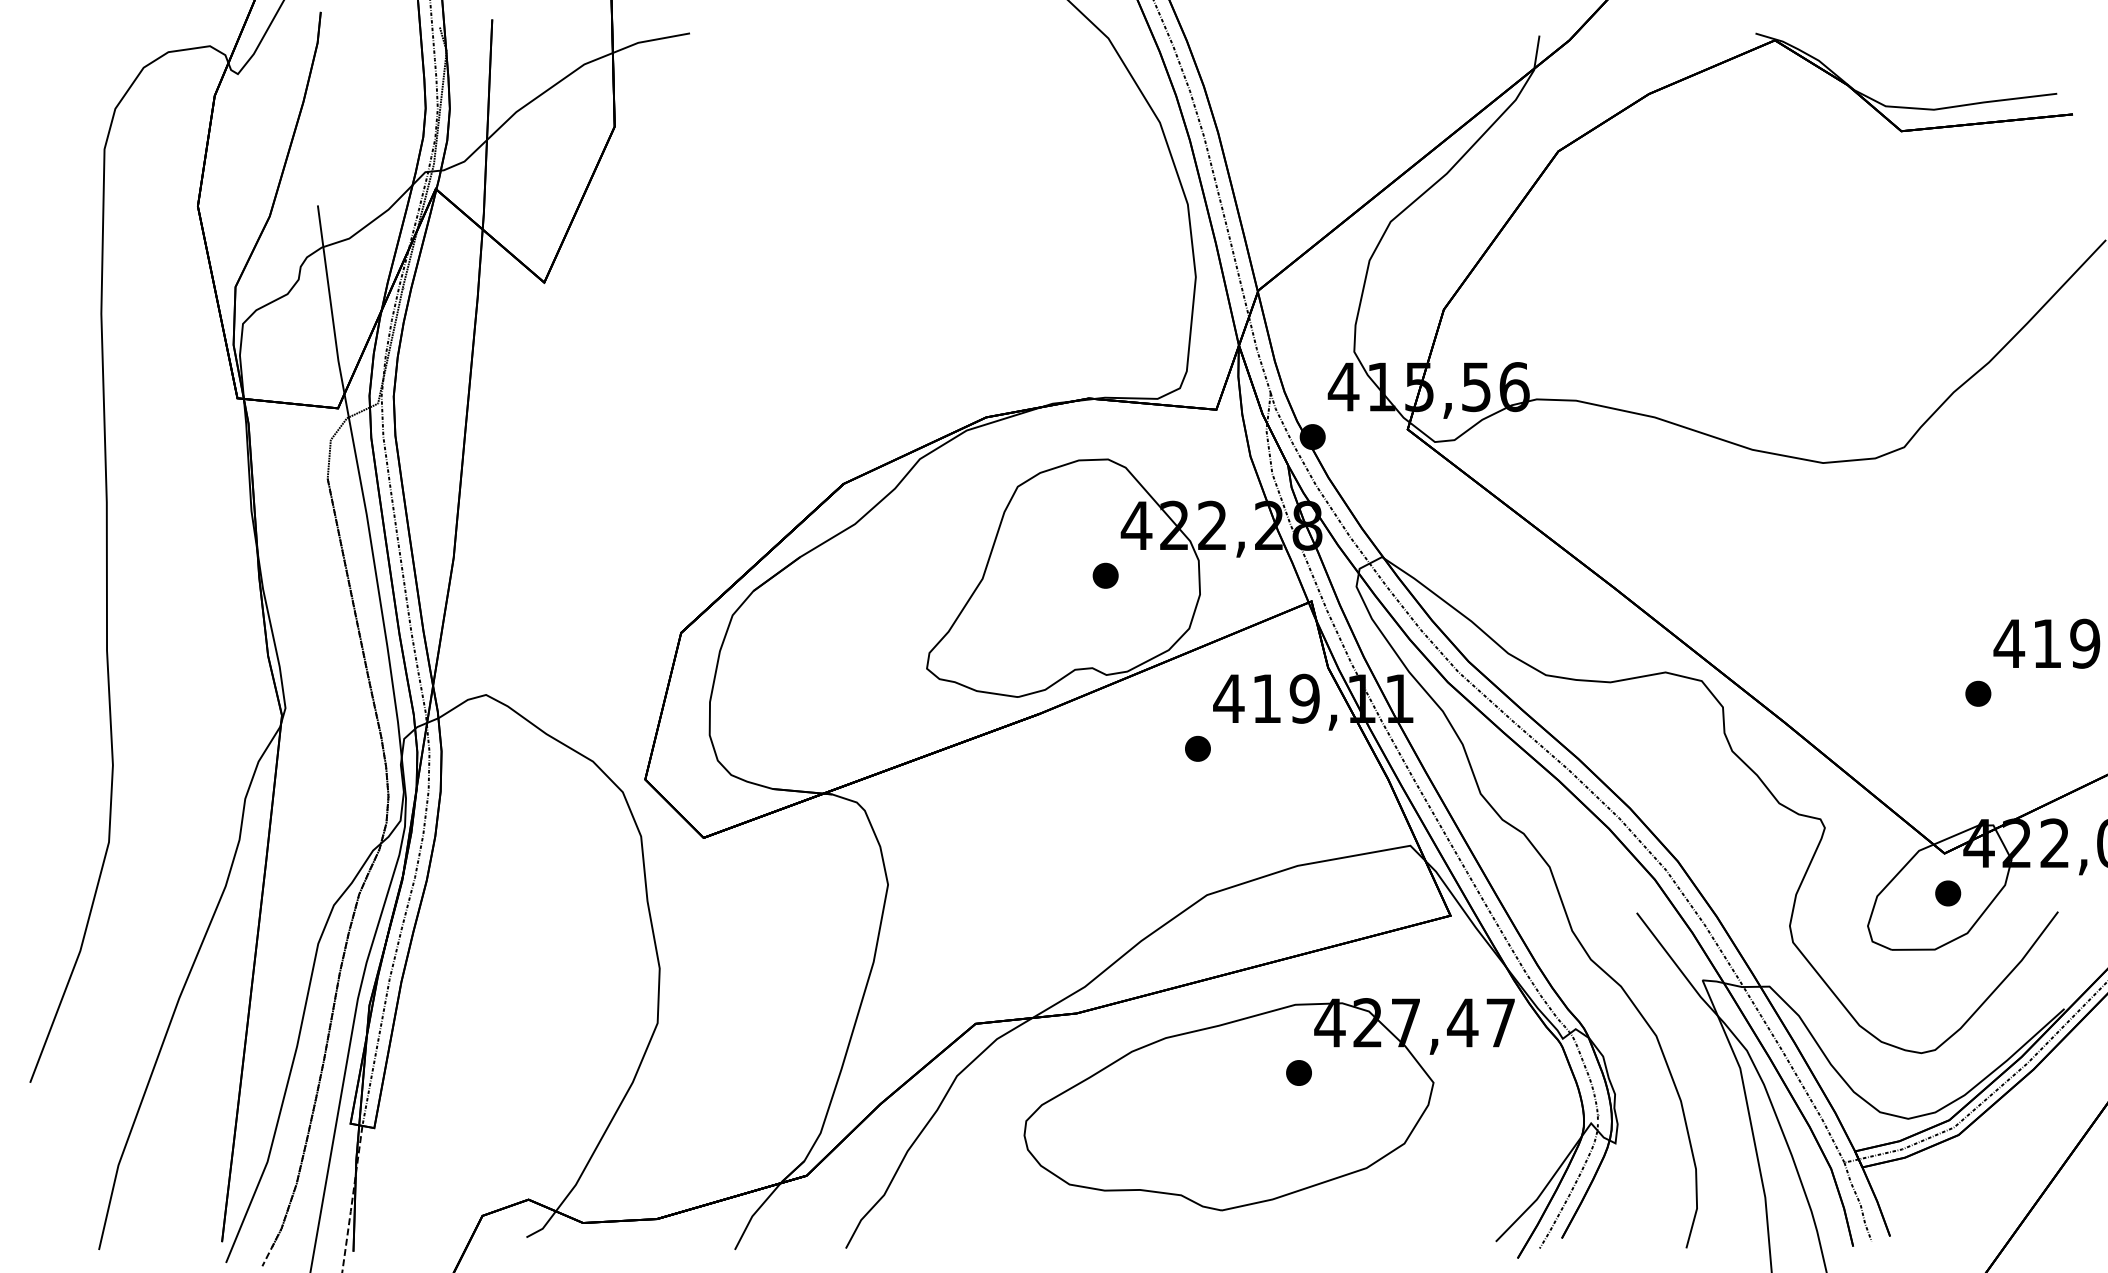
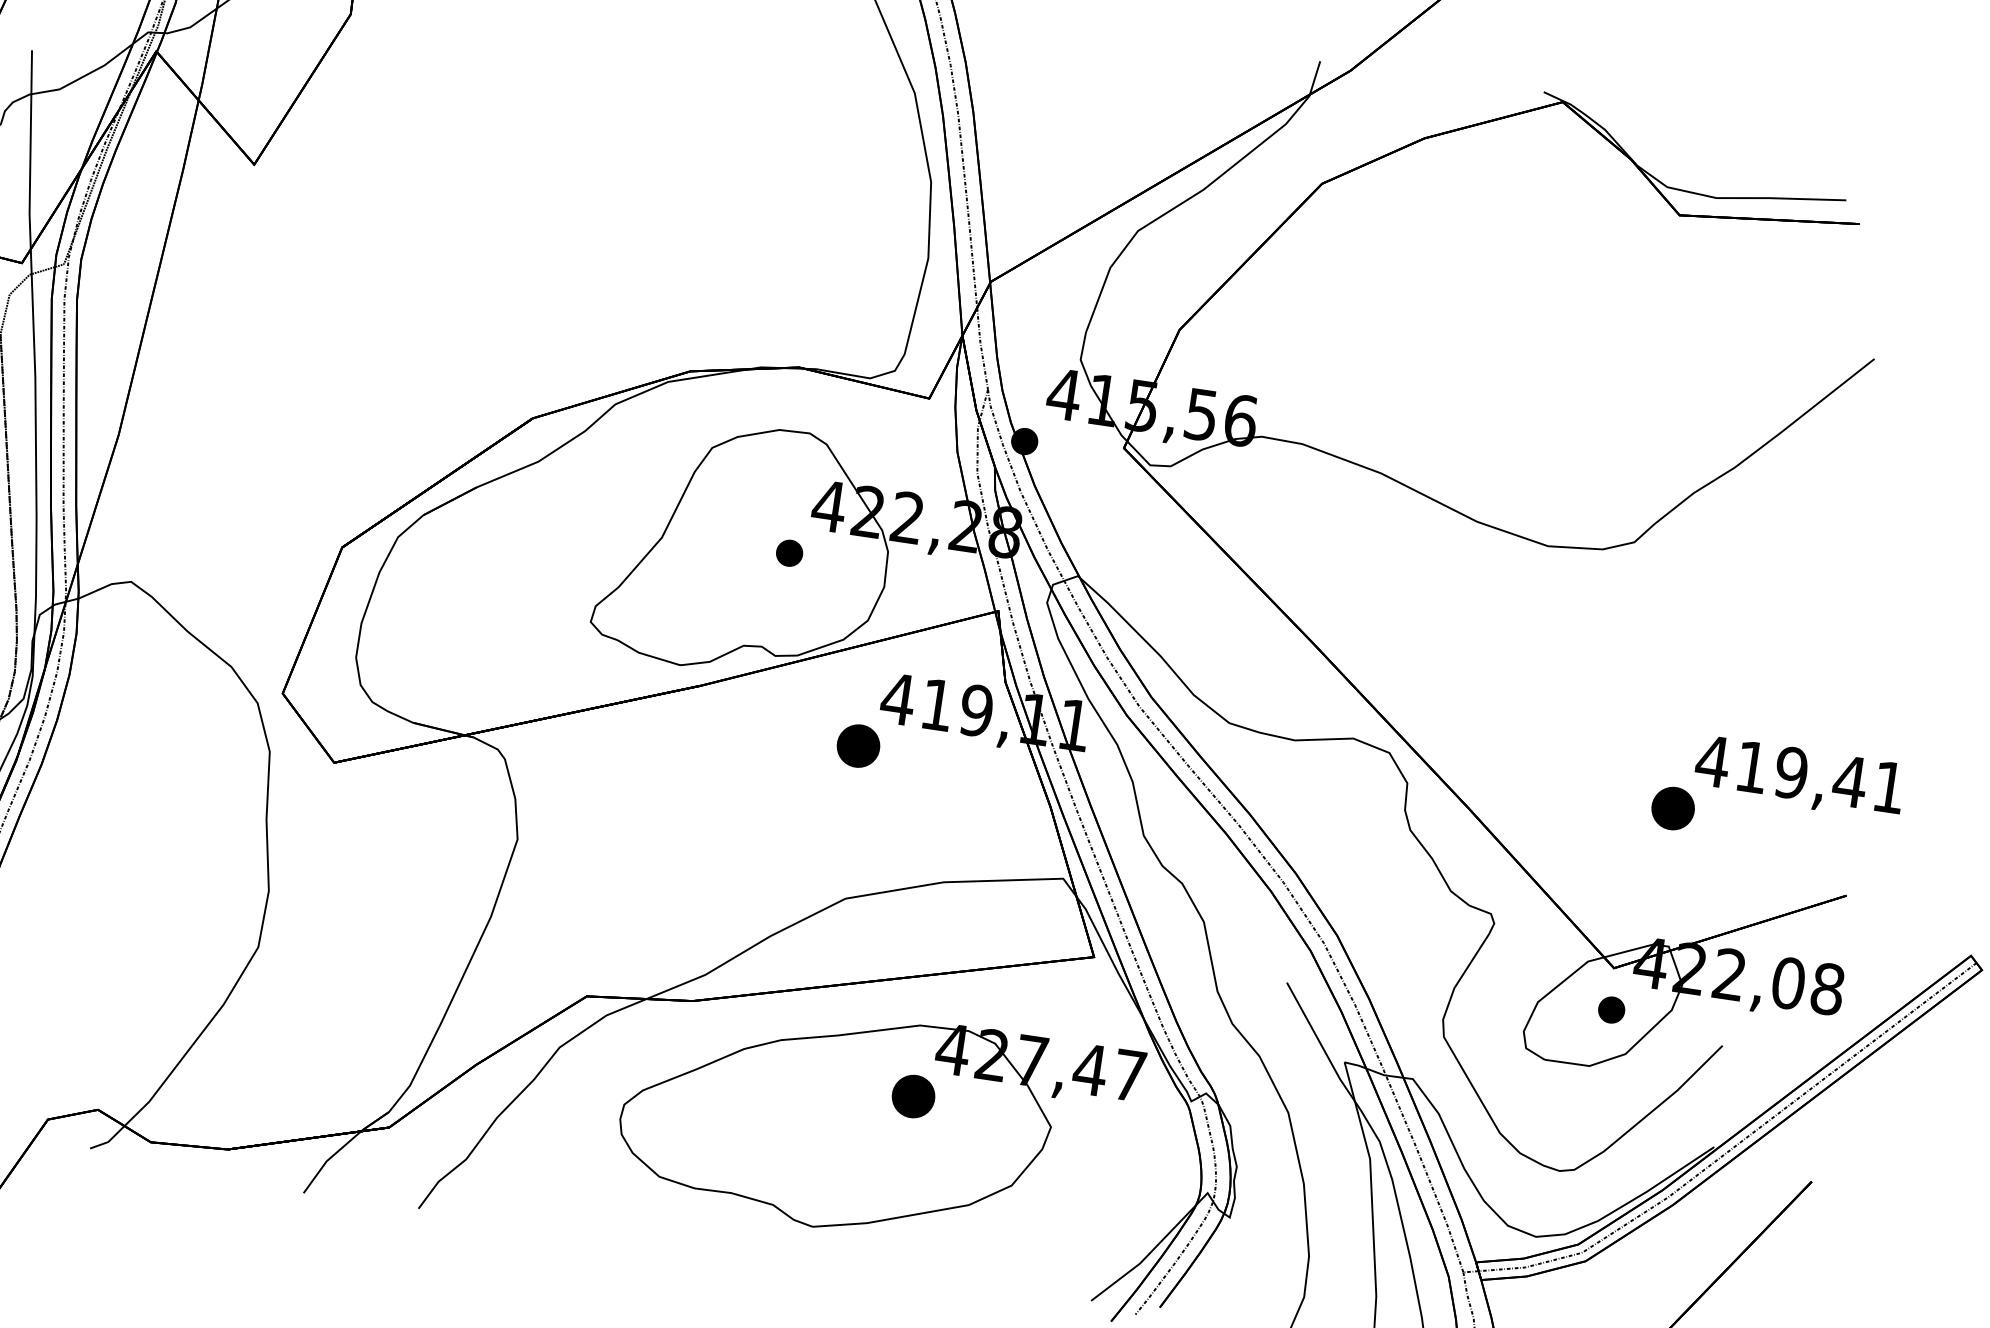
part: (1978, 693) -> (1673, 808), size x1.6
part: (1197, 748) -> (858, 745), size x1.6
part: (1298, 1072) -> (913, 1095), size x1.6

